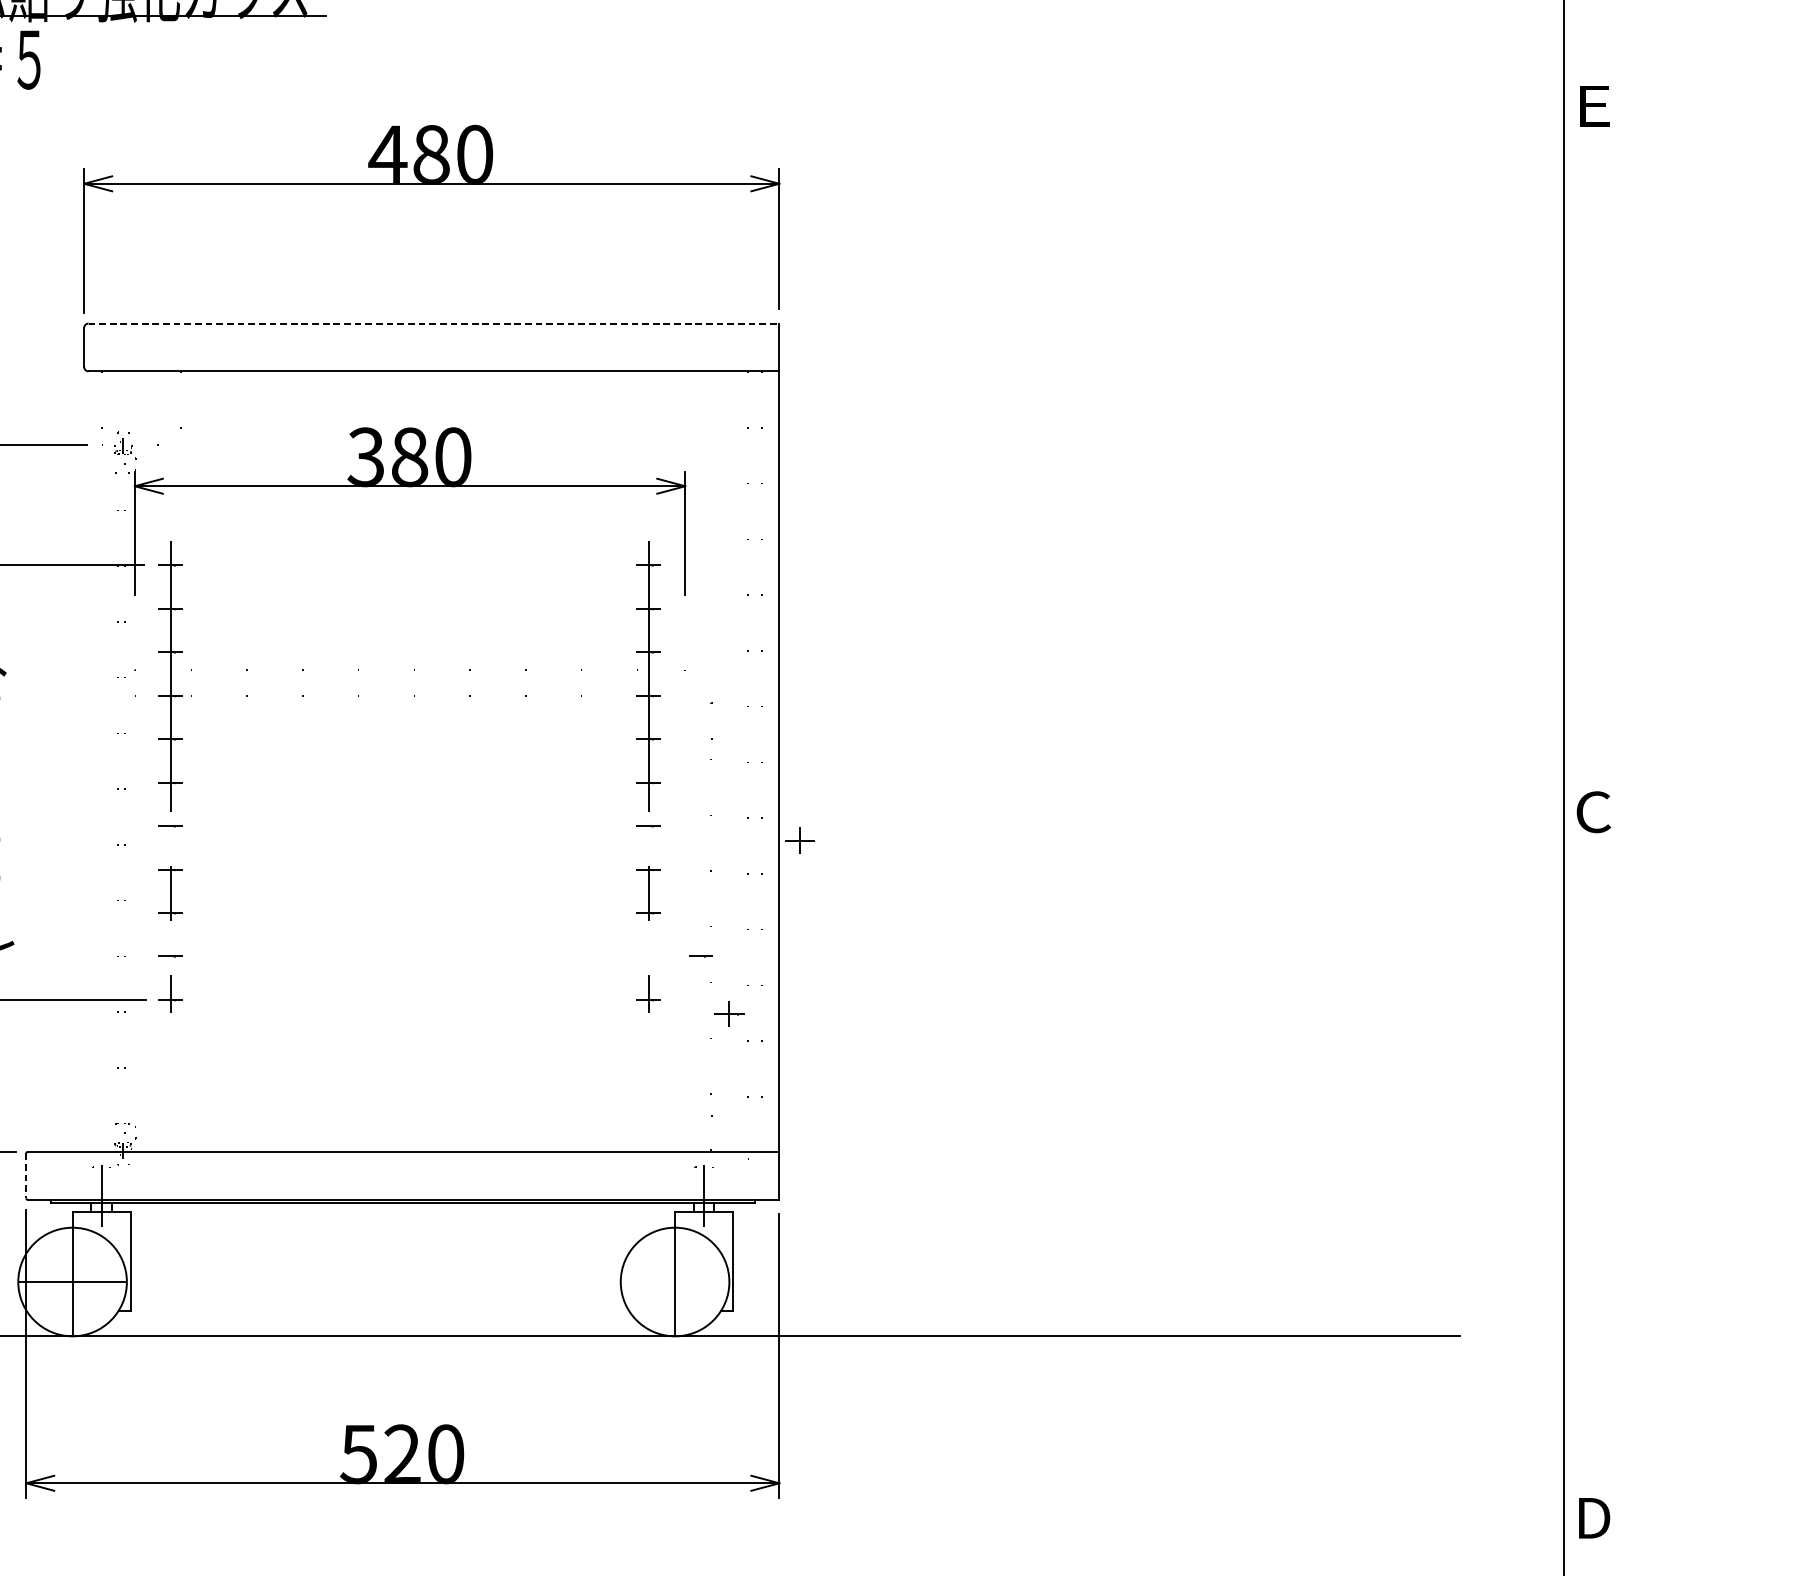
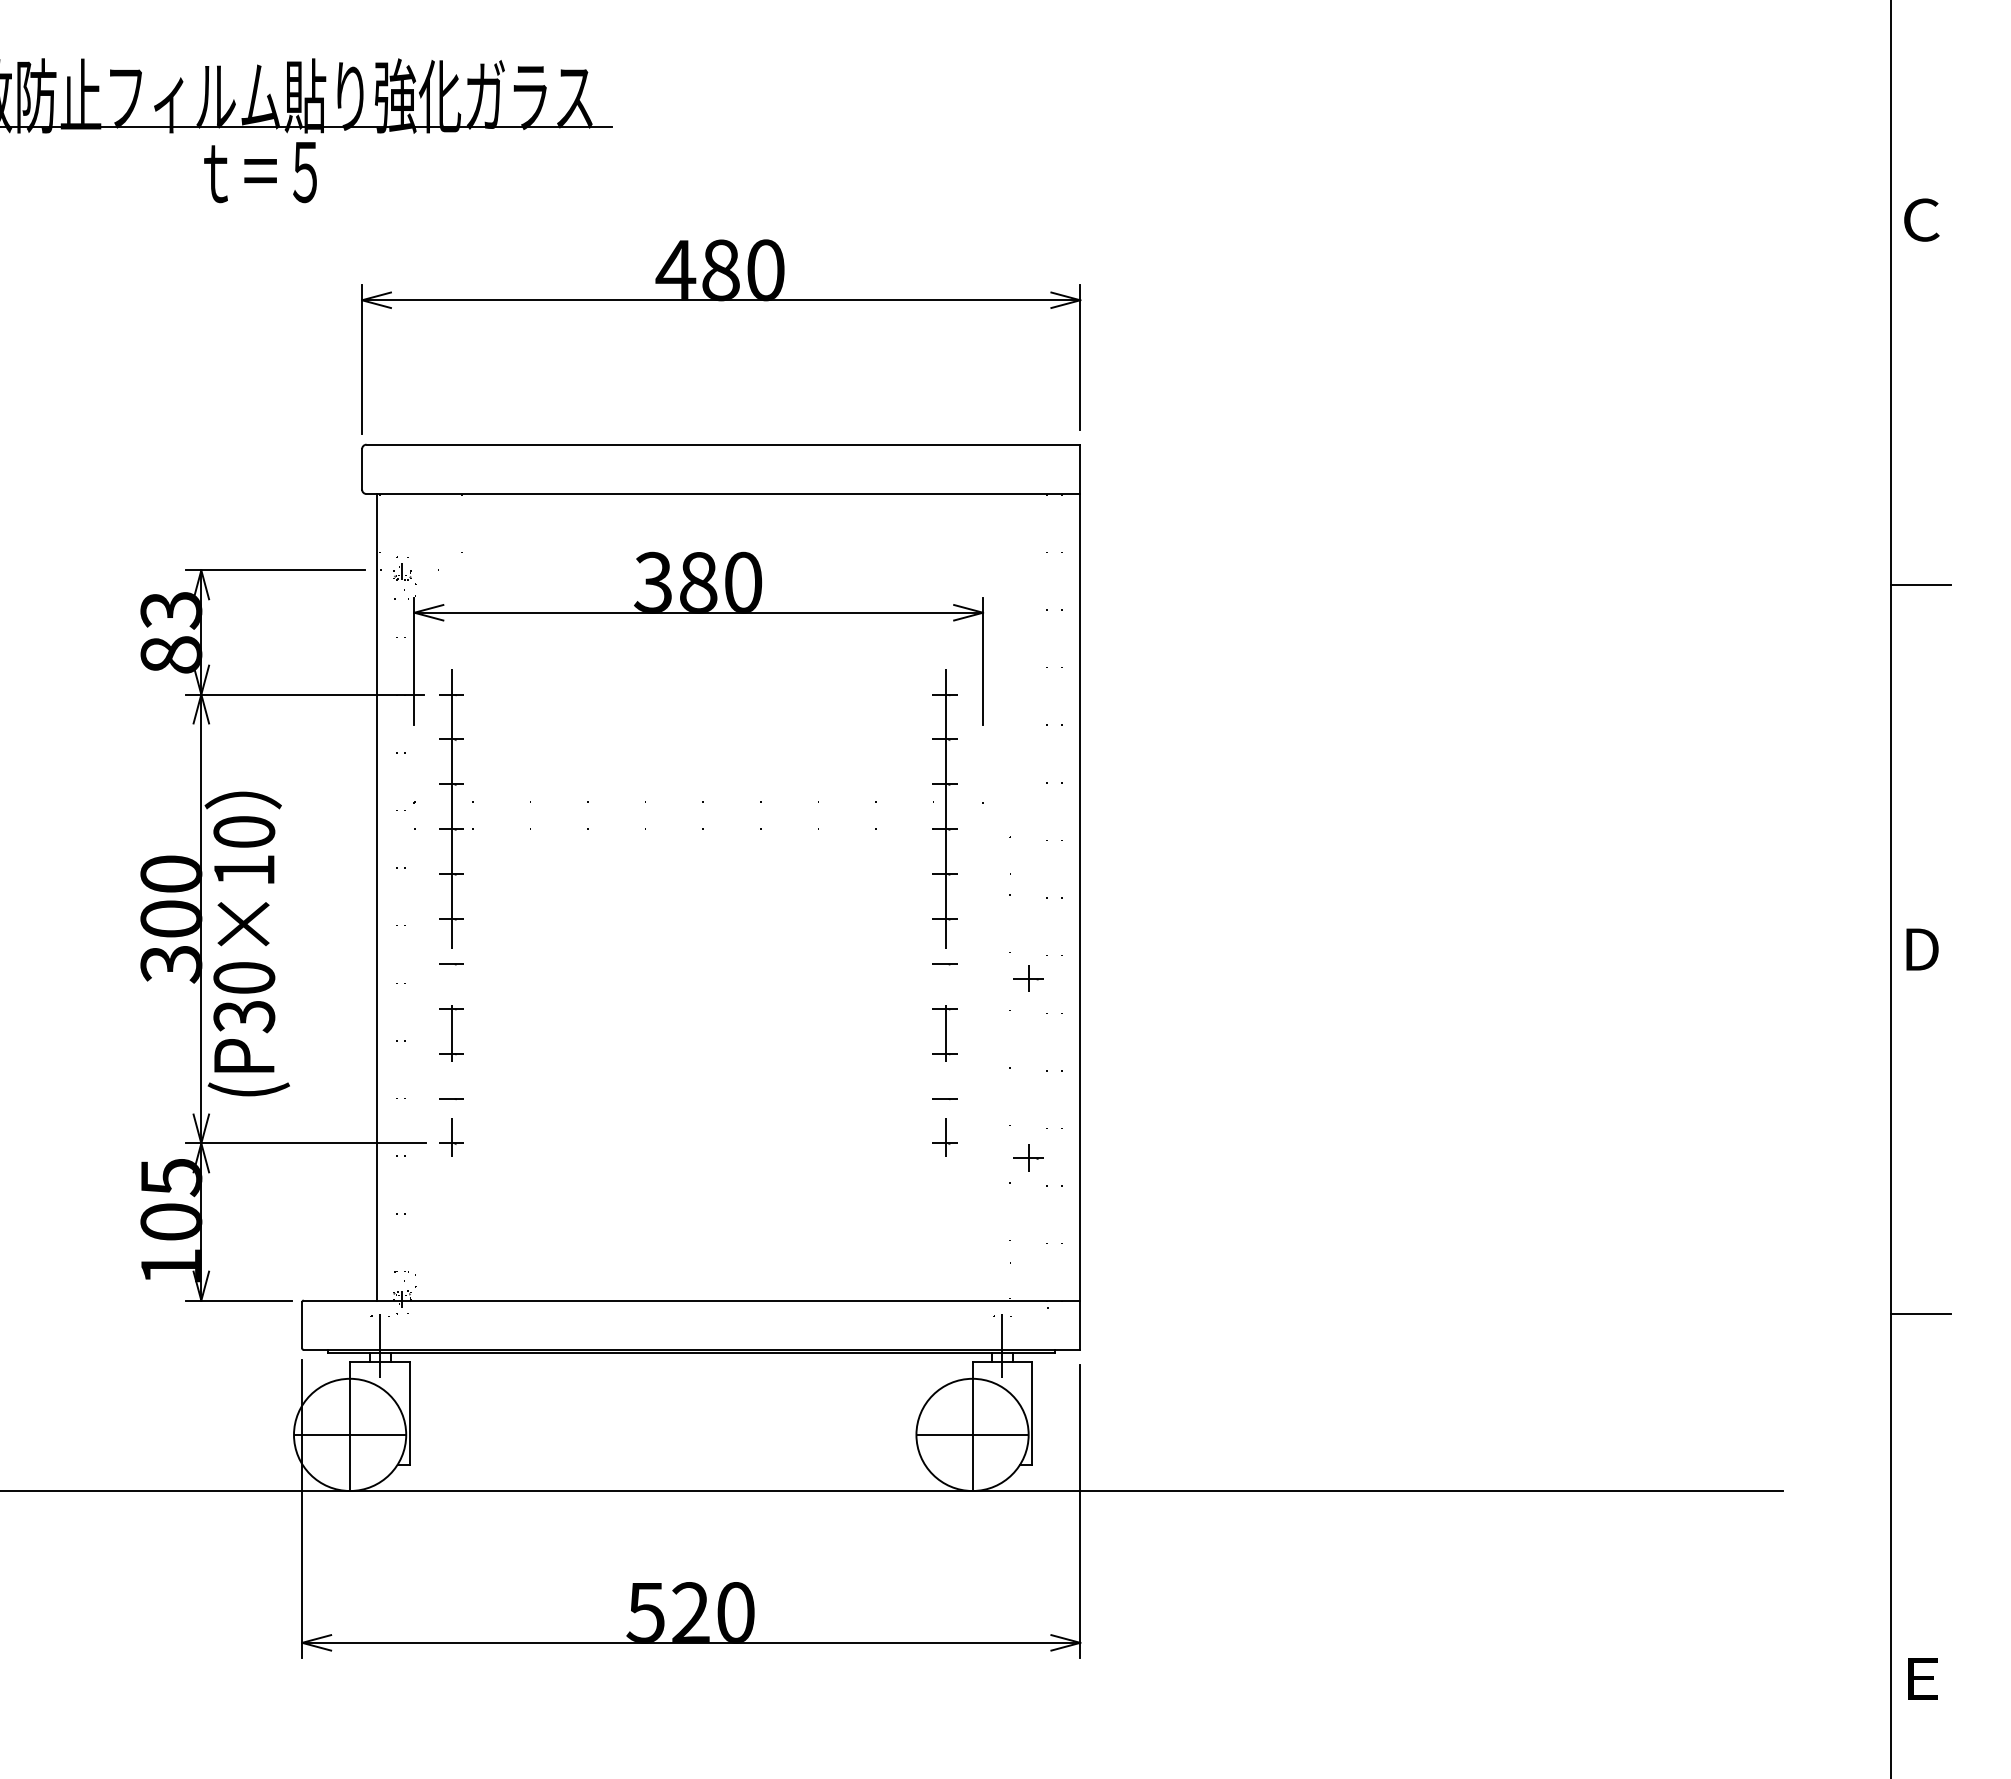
text: (1593, 105) -> (1921, 219), E -> C
line: (434, 323) -> (723, 444), dashed -> solid
line: (1592, 458) -> (1920, 584), added
line: (99, 761) -> (377, 897), added
text: (1593, 812) -> (1921, 949), C -> D
part: (799, 840) -> (1028, 978), moved
line: (700, 956) -> (944, 1098), moved
line: (1592, 1165) -> (1920, 1314), added
line: (26, 1176) -> (302, 1325), dashed -> solid
line: (675, 1281) -> (972, 1434), added
text: (1594, 1517) -> (1922, 1678), D -> E

